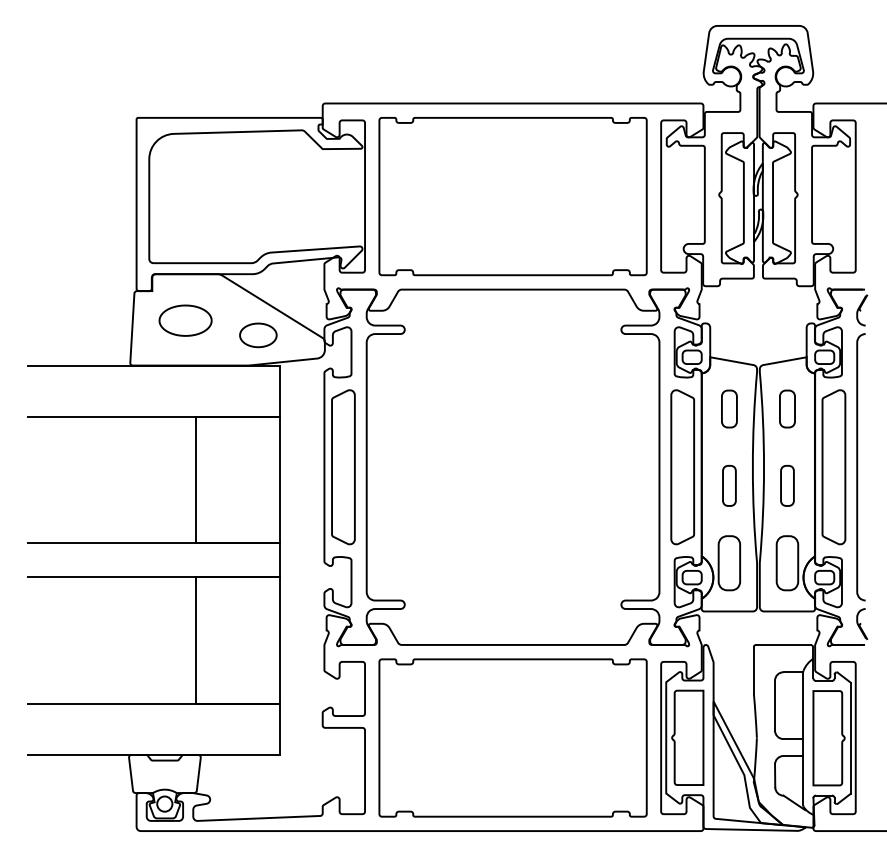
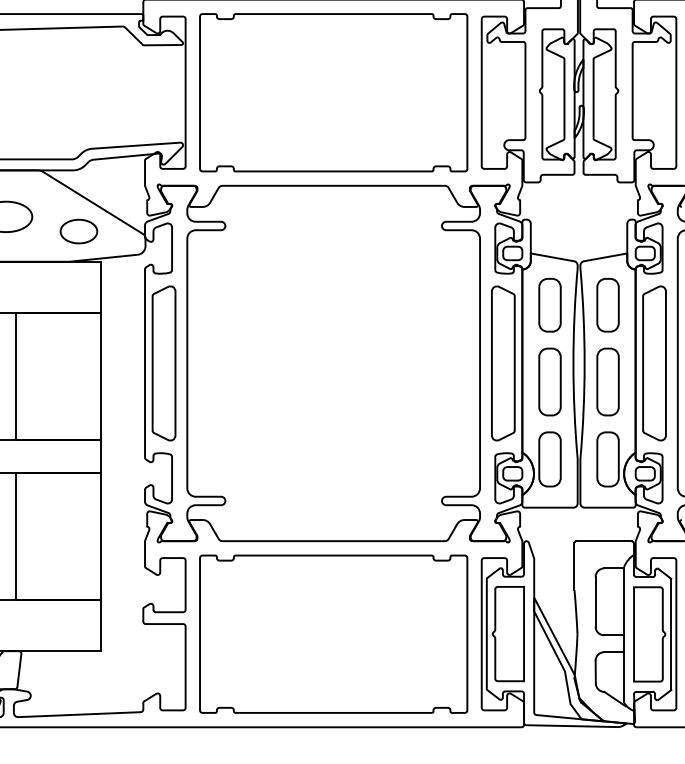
part: (729, 408) -> (550, 304), size x1.43
part: (787, 408) -> (608, 304), size x1.43
part: (729, 485) -> (550, 381), size x1.67
part: (787, 485) -> (608, 381), size x1.67

